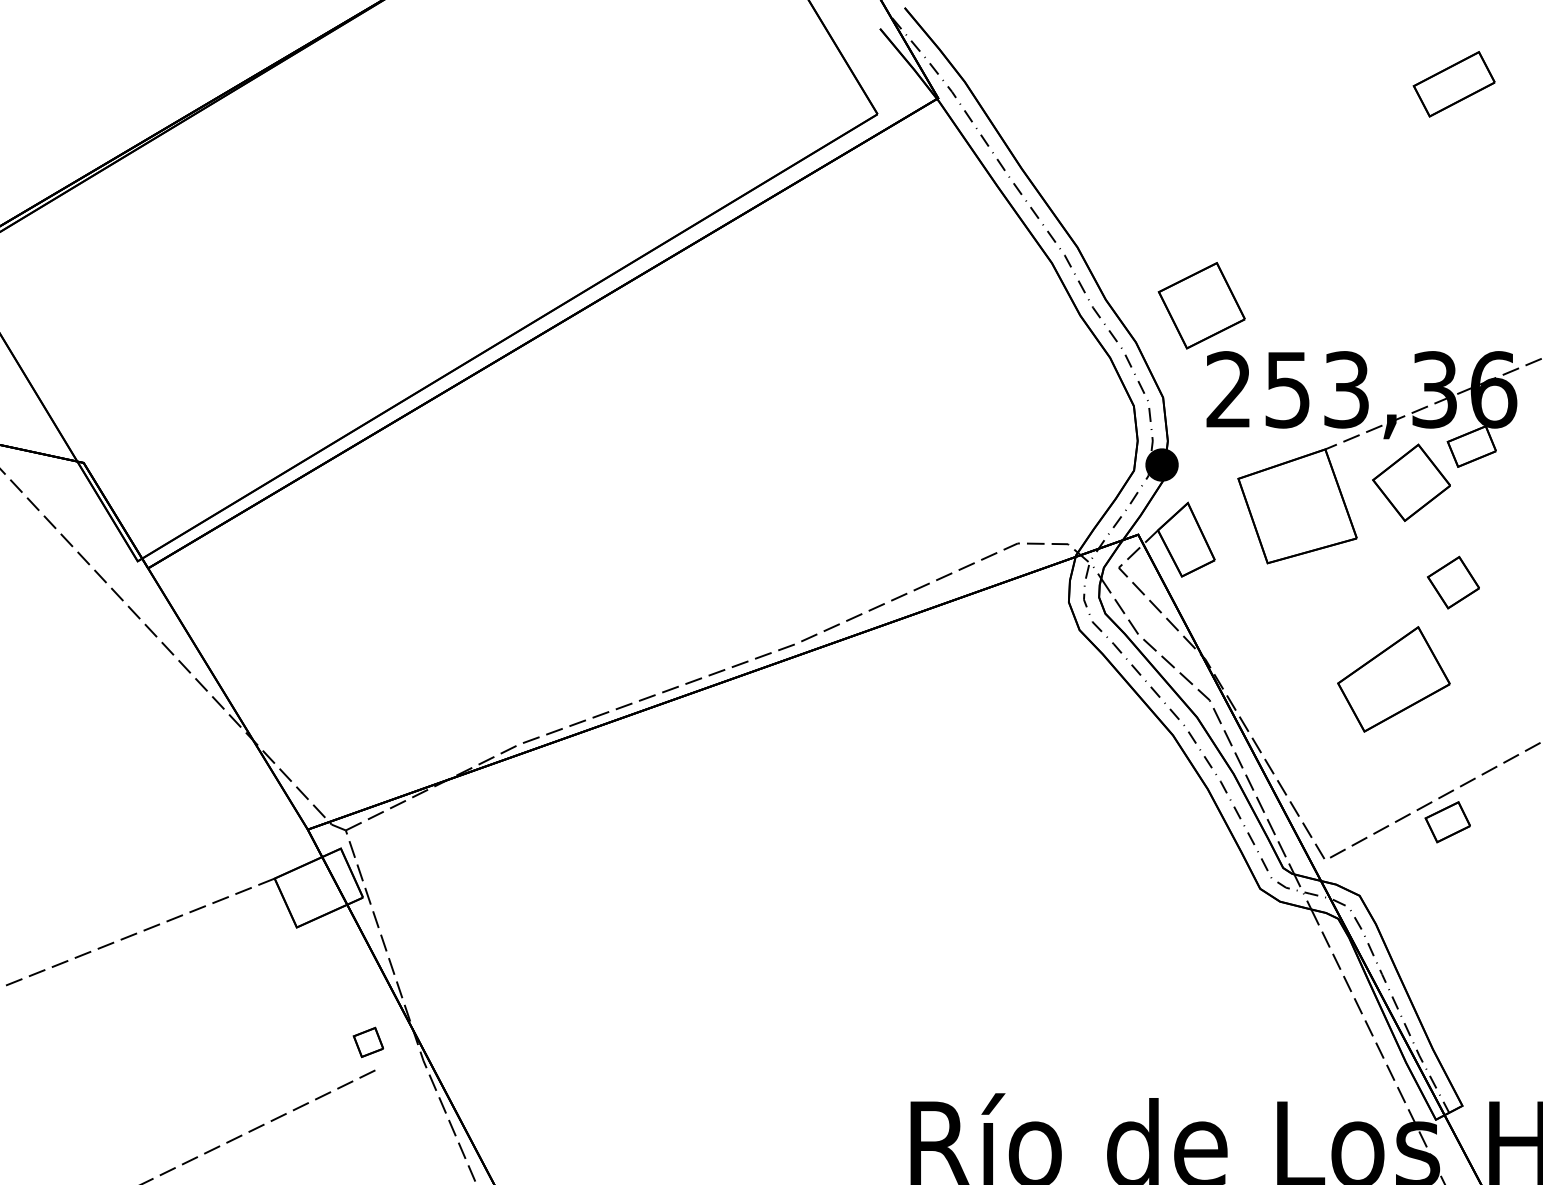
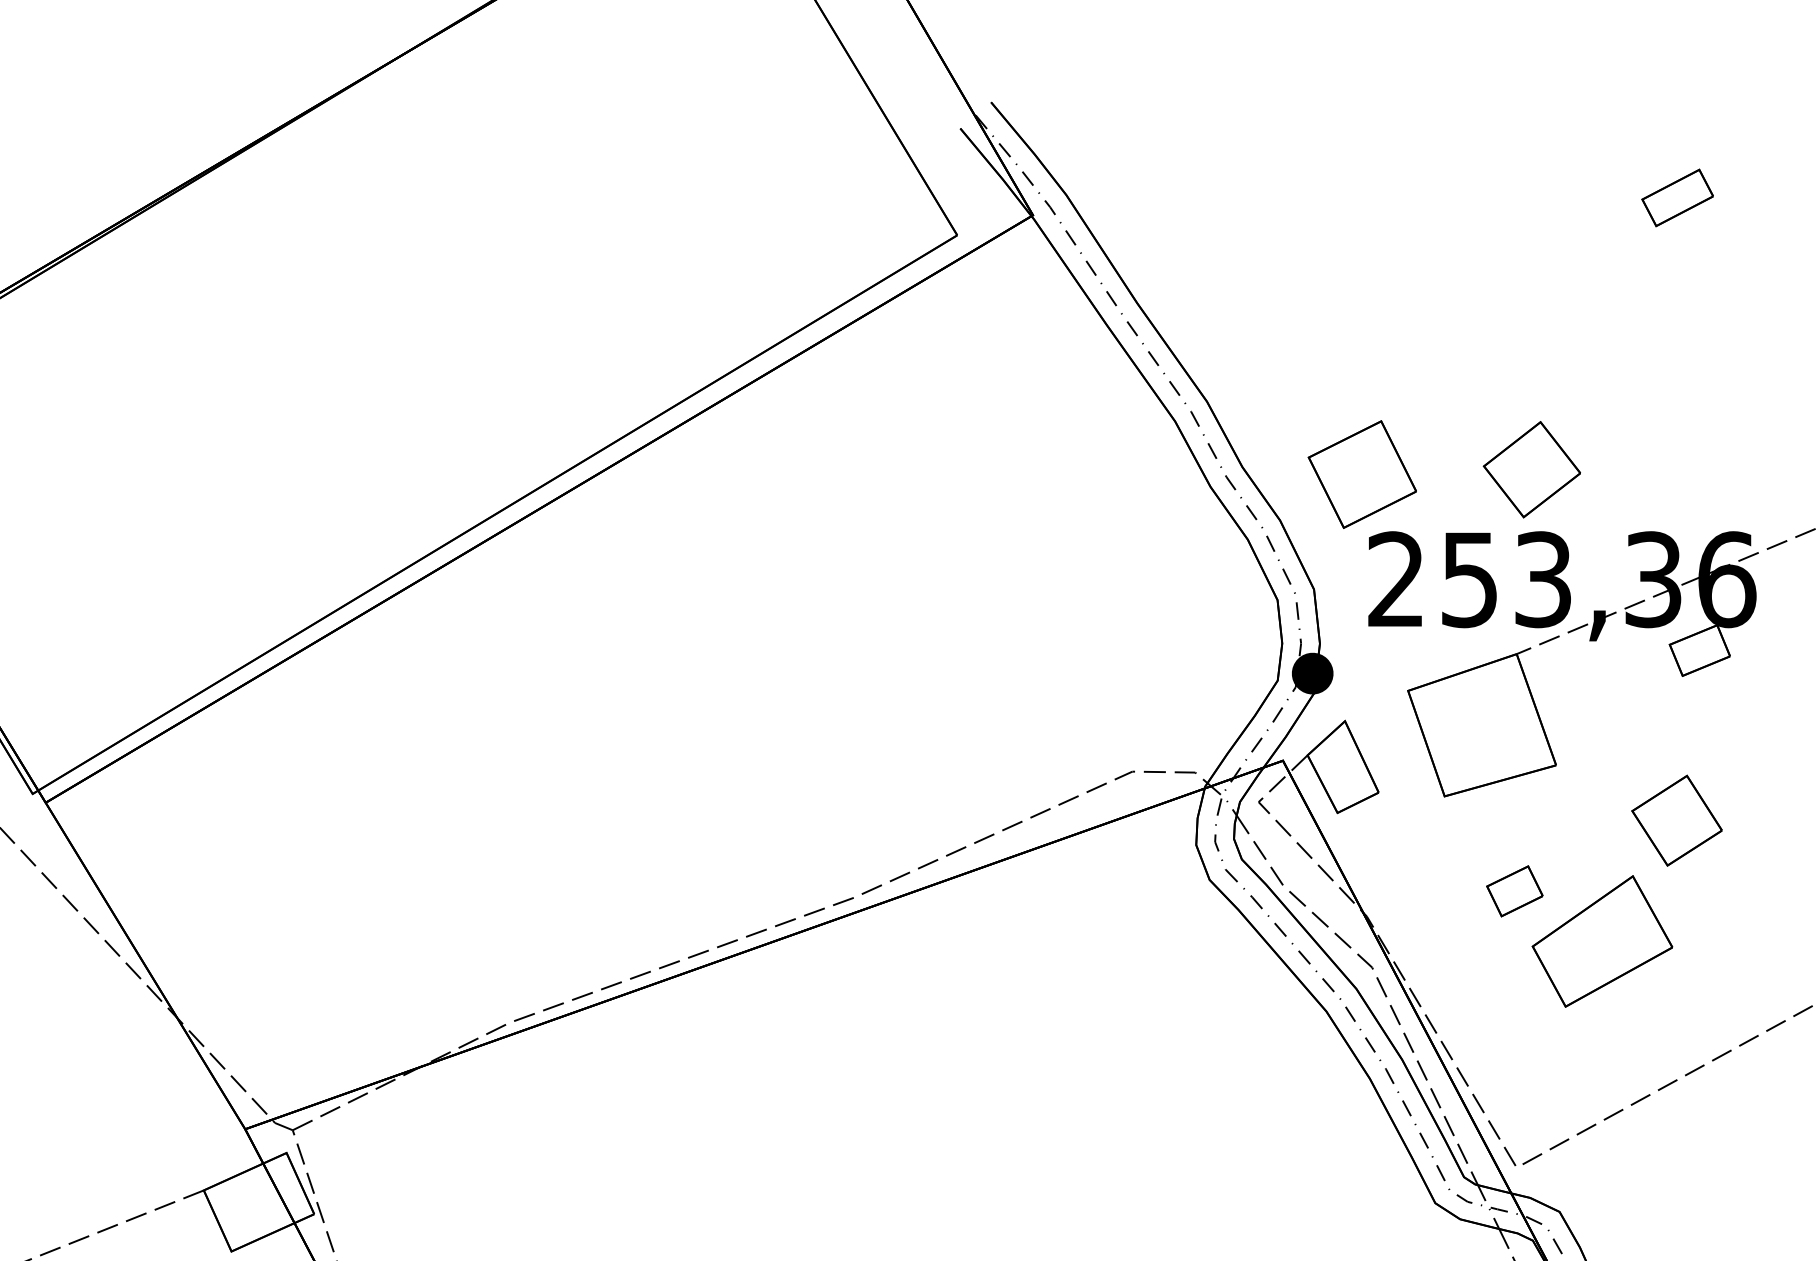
part: (1453, 84) -> (1676, 198), size x0.7
part: (1411, 482) -> (1531, 469), moved
part: (1453, 582) -> (1676, 820), size x1.4
part: (1447, 822) -> (1514, 891), moved

